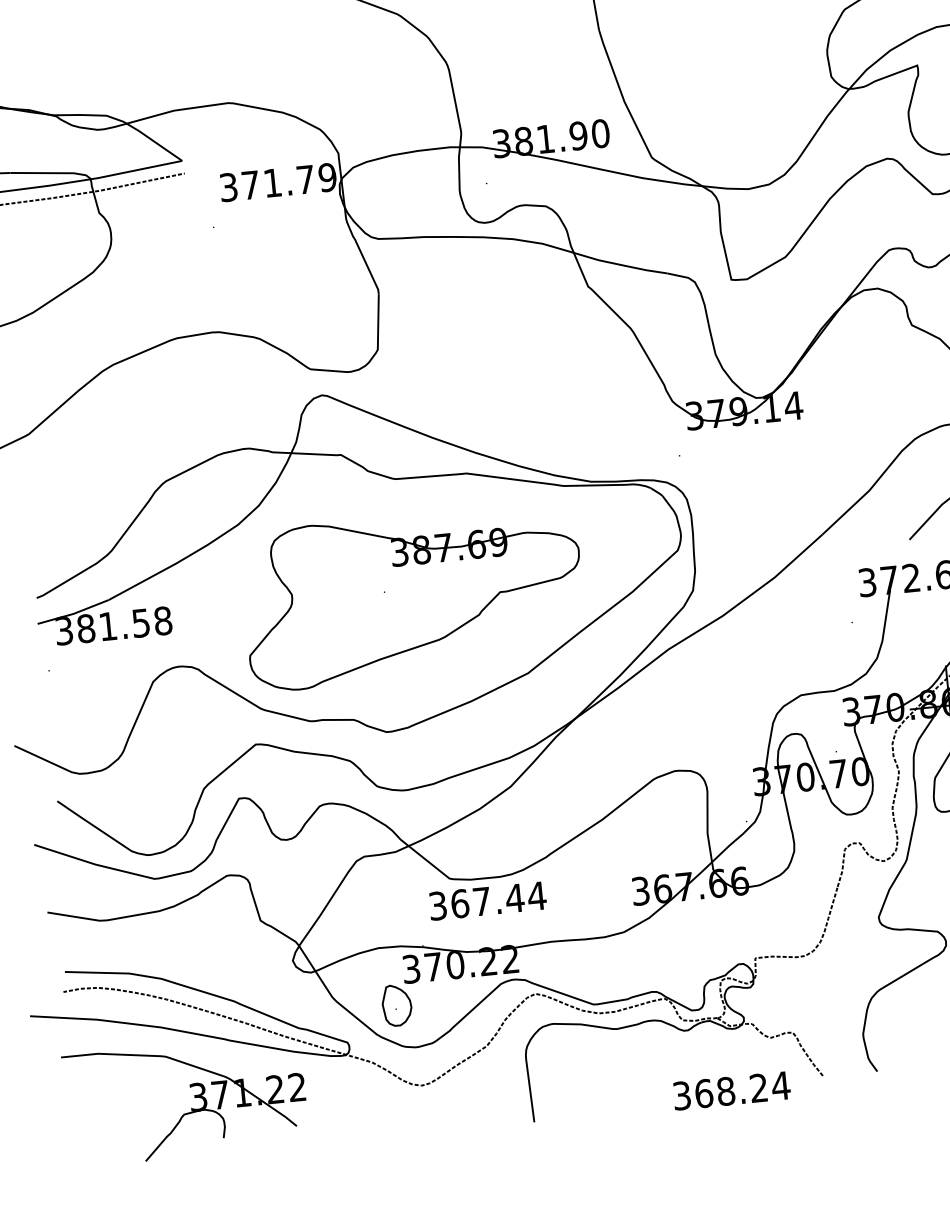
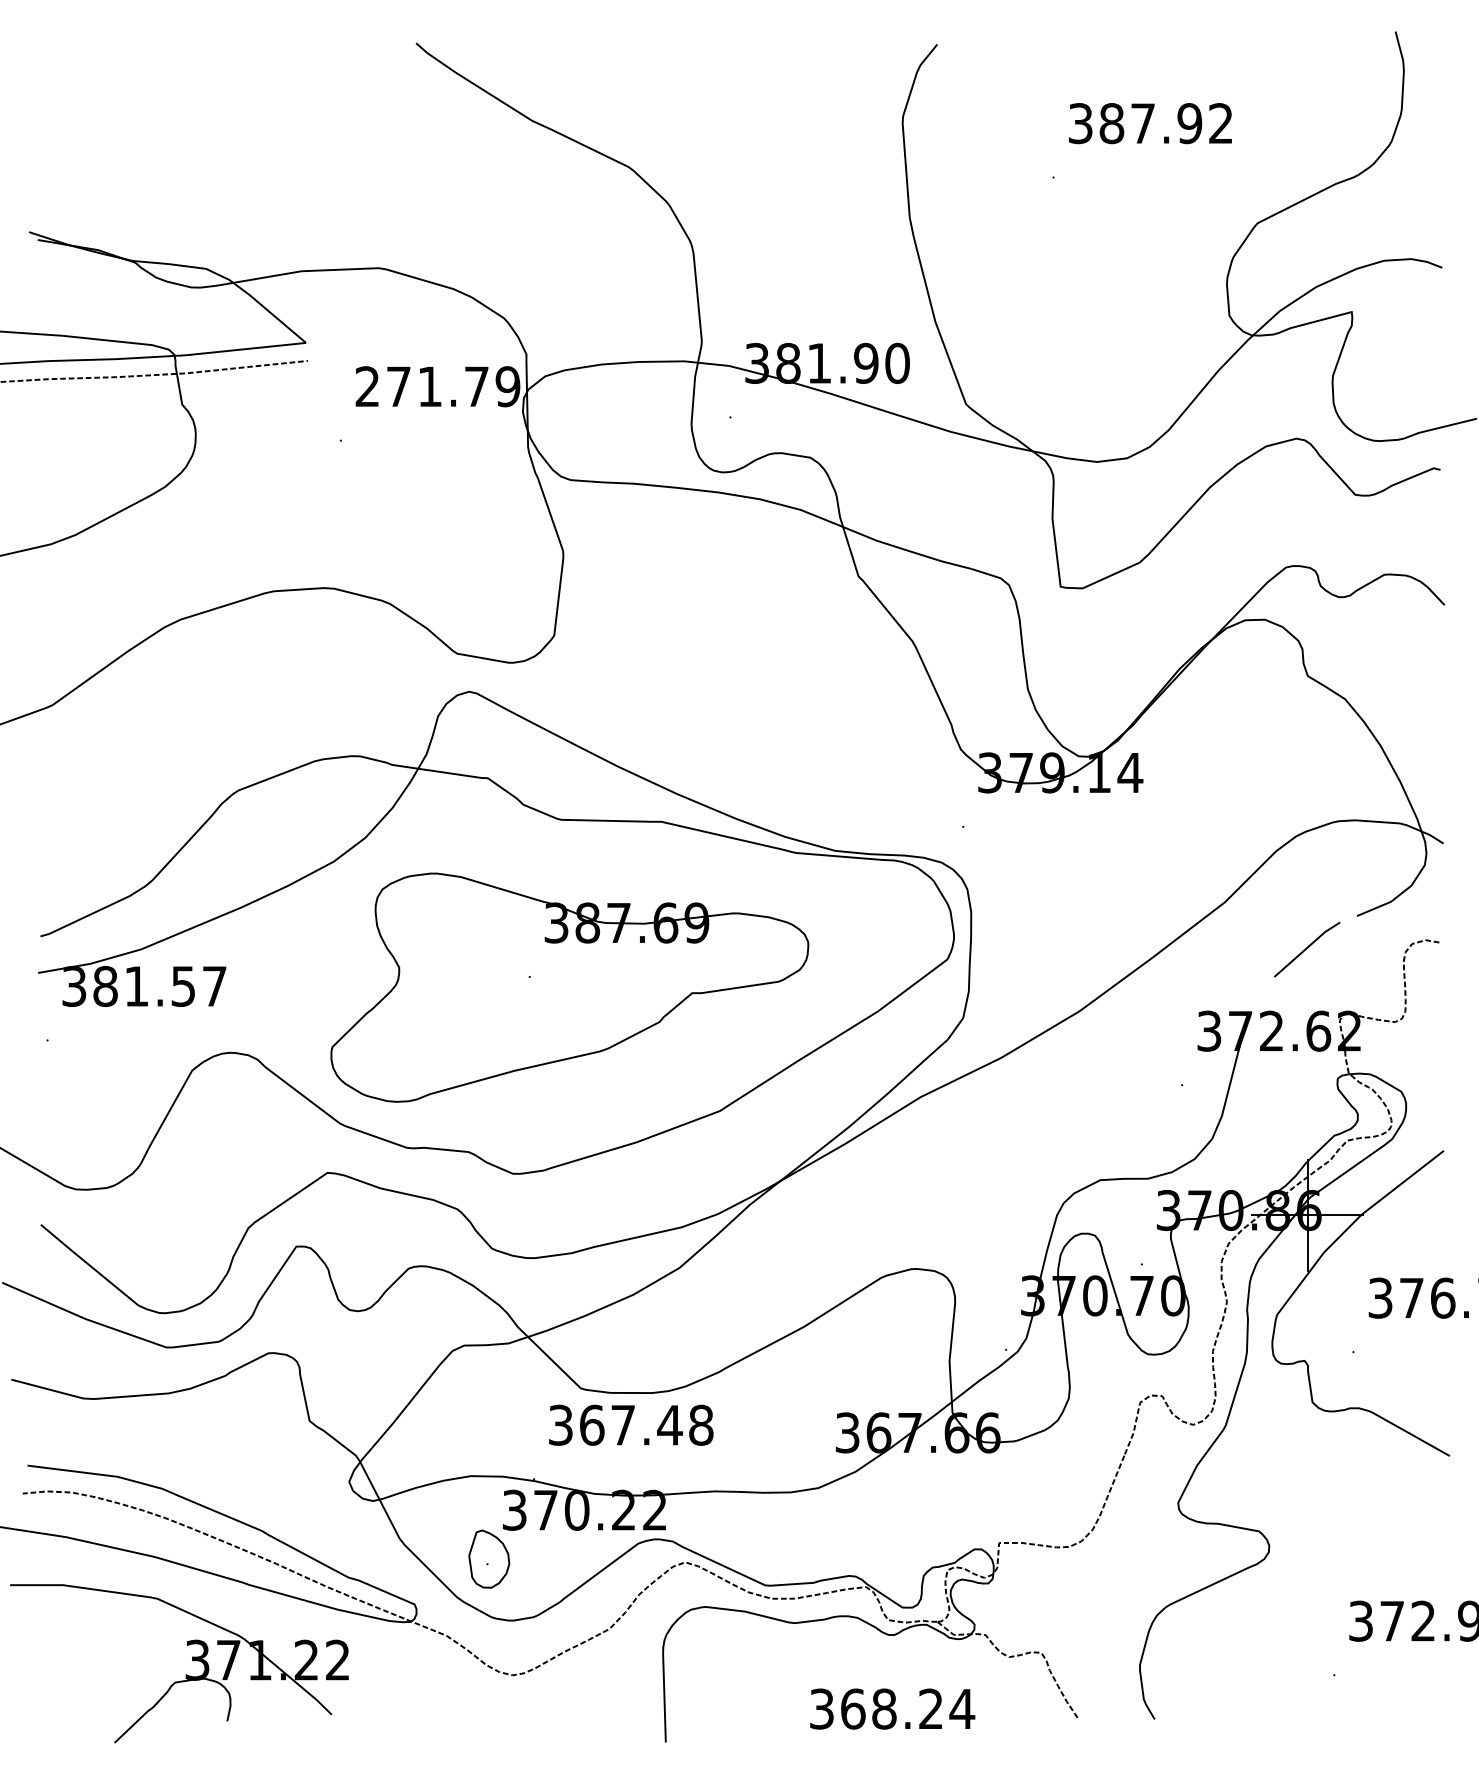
text: (228, 187) -> (367, 386), 371.79 -> 271.79
text: (162, 620) -> (214, 985), 381.58 -> 381.57
text: (537, 895) -> (701, 1424), 367.44 -> 367.48
text: (731, 1090) -> (892, 1708), moved

